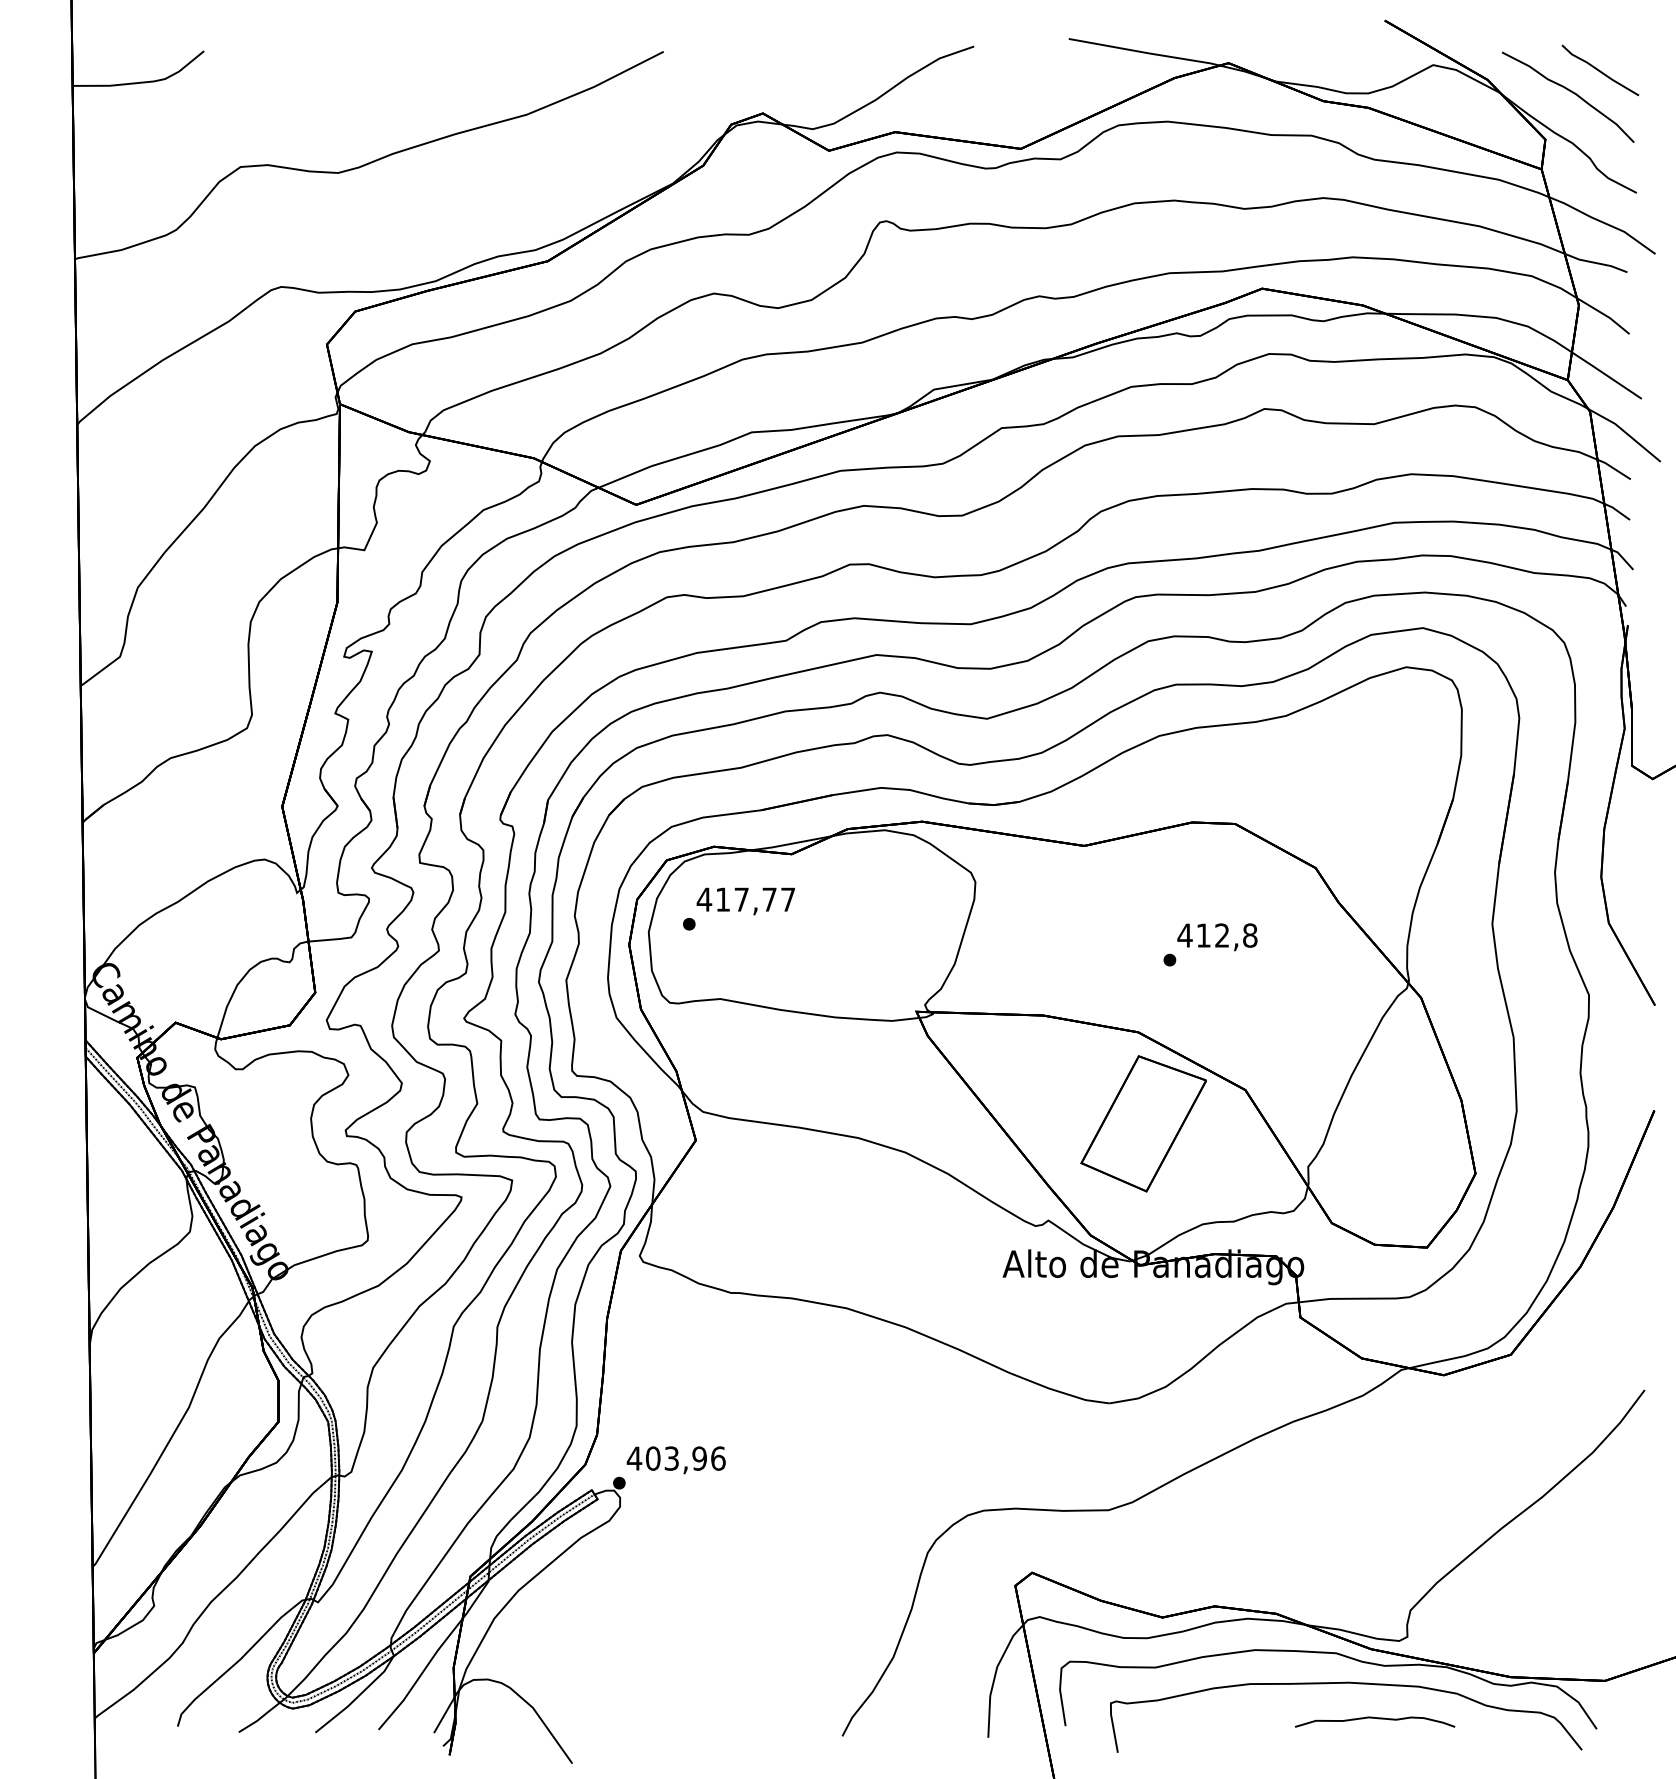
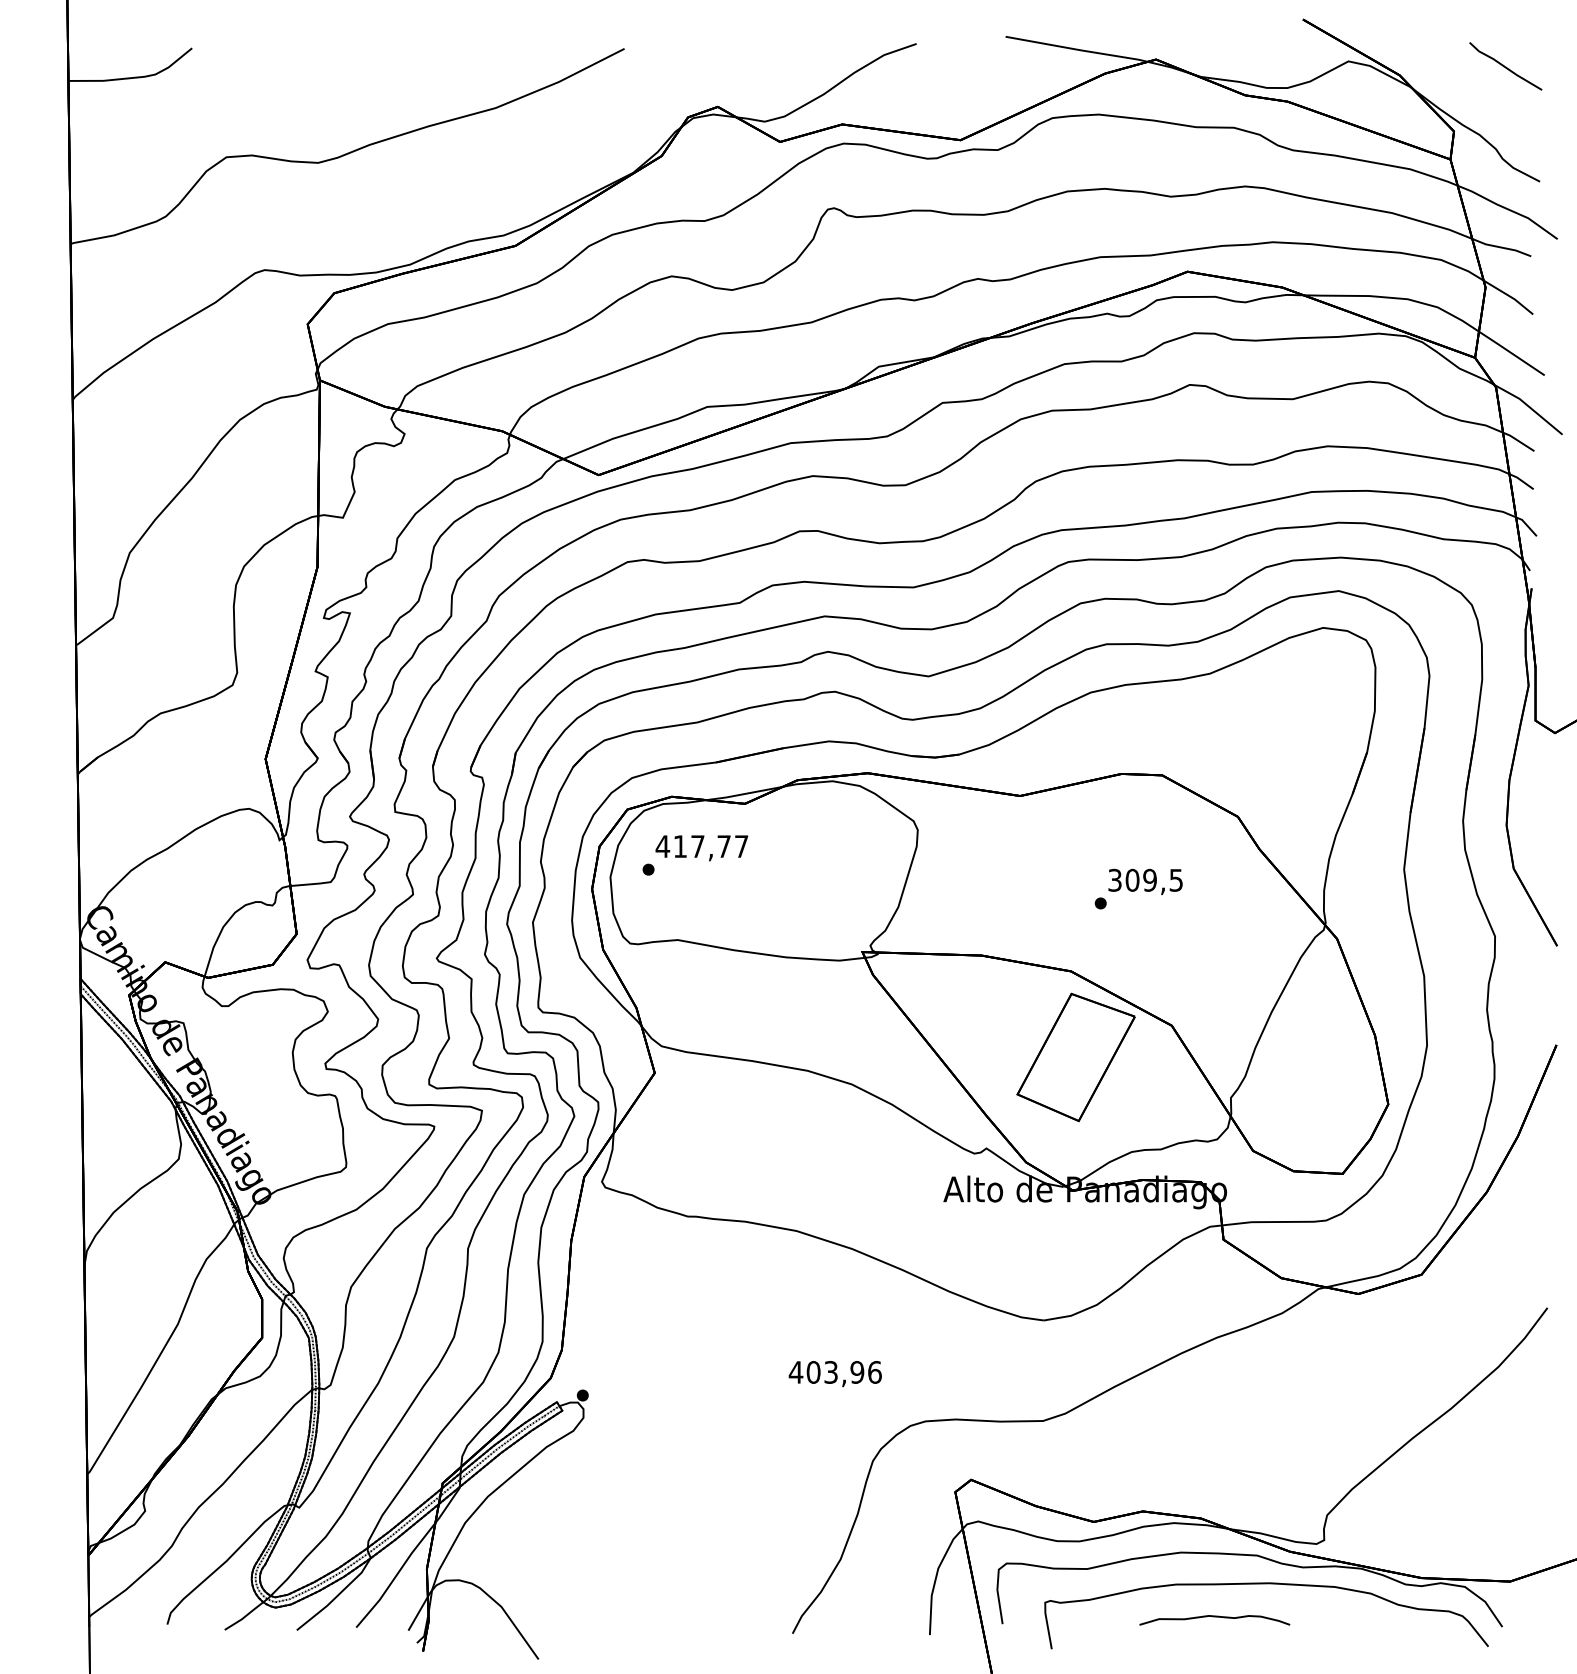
curve: (1571, 92) -> (1478, 87), removed
text: (1217, 934) -> (1145, 879), 412,8 -> 309,5
text: (675, 1460) -> (834, 1374), moved
curve: (1374, 1719) -> (1214, 1617), moved

